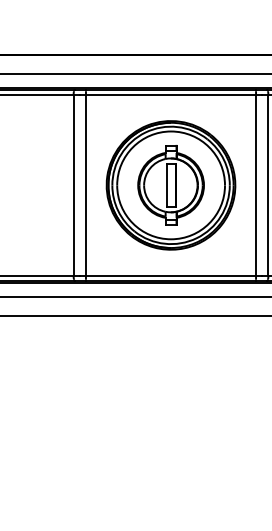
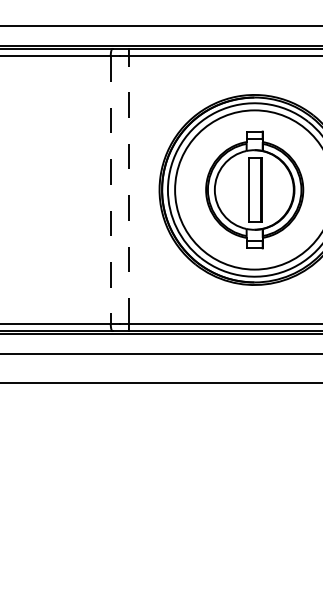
line: (85, 184) -> (128, 188), solid -> dashed
line: (73, 185) -> (110, 190), solid -> dashed

